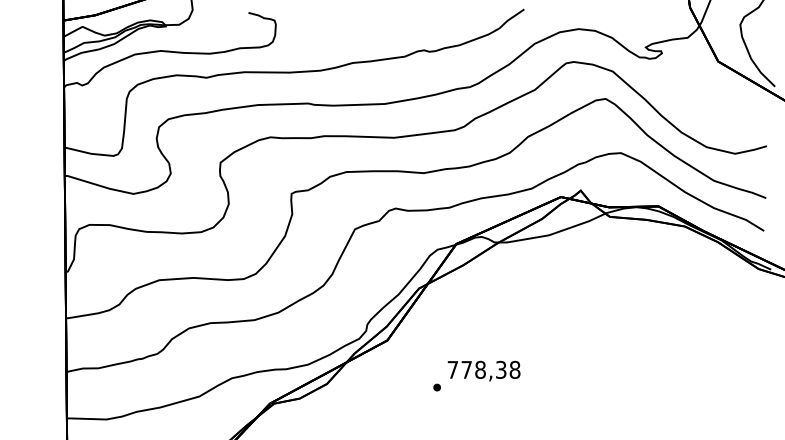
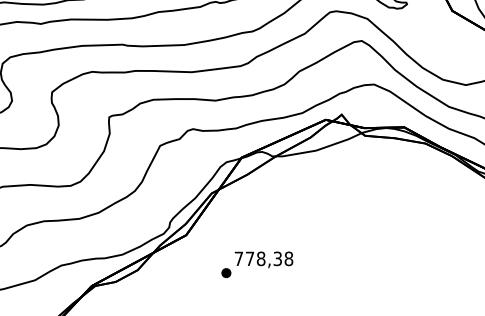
part: (436, 387) -> (225, 273), size x1.6

